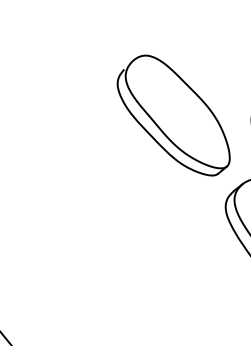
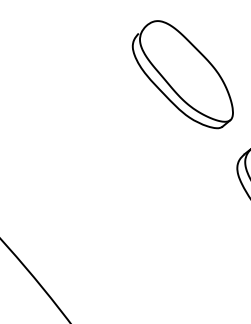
part: (173, 115) -> (182, 74), moved

